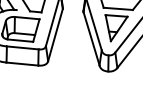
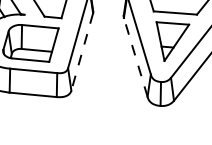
line: (55, 35) -> (82, 52), solid -> dashed
line: (91, 38) -> (135, 56), solid -> dashed

